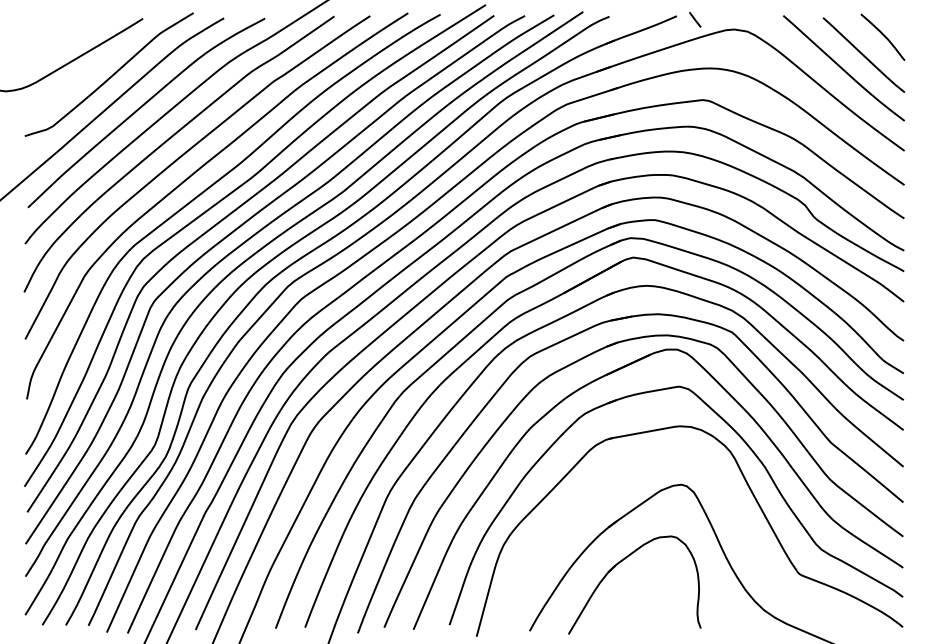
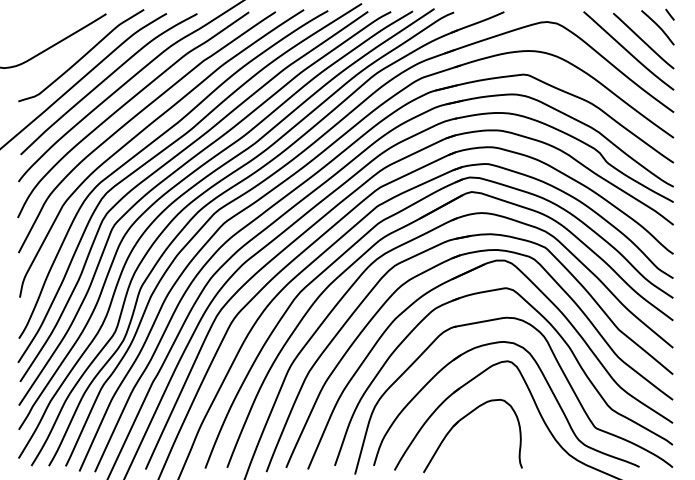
line: (695, 19) -> (670, 14), moved
part: (734, 515) -> (547, 384), added

